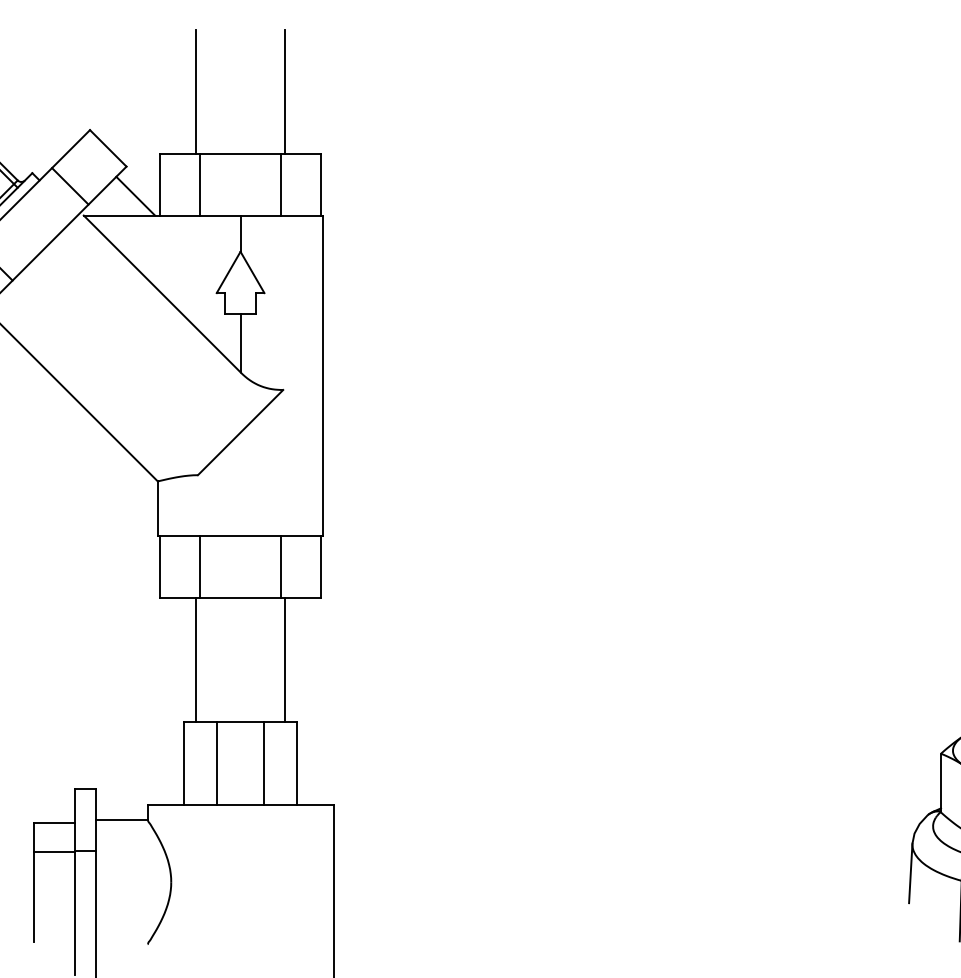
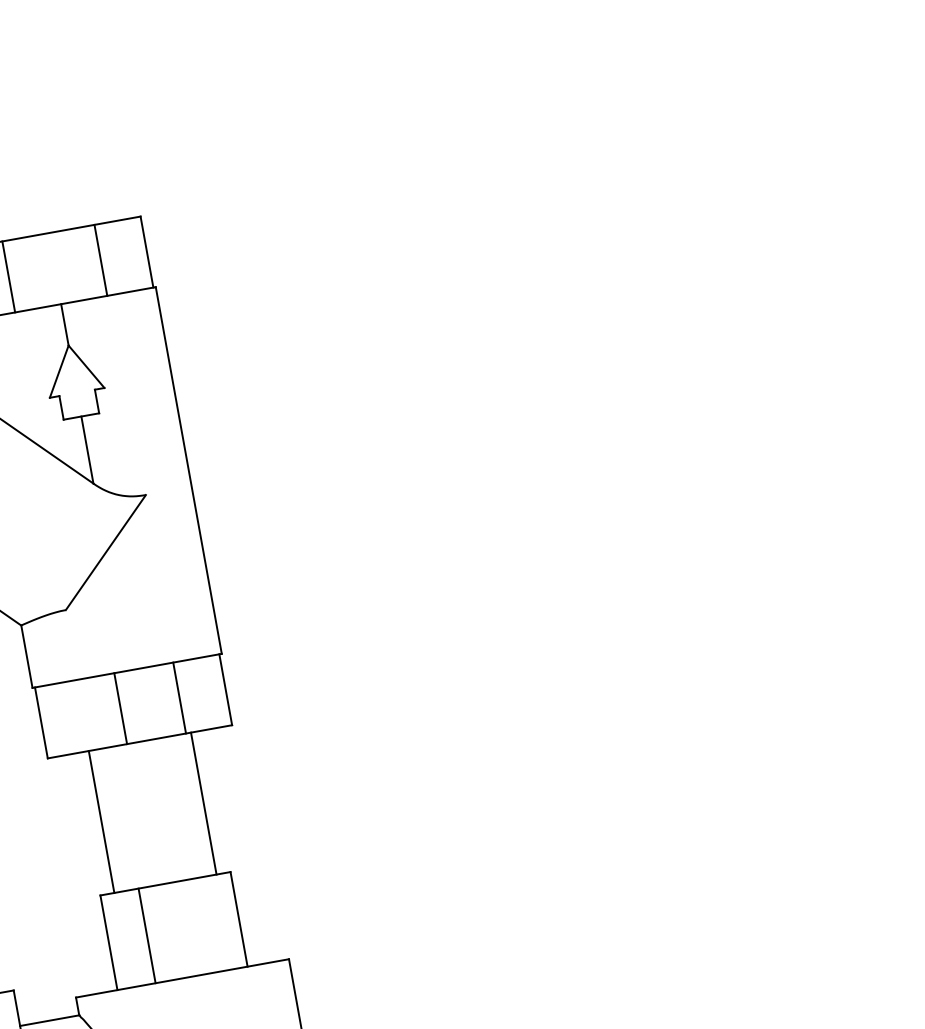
line: (285, 91) -> (87, 152), removed
line: (200, 566) -> (120, 708), moved
line: (264, 762) -> (201, 925), removed

